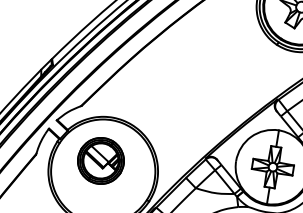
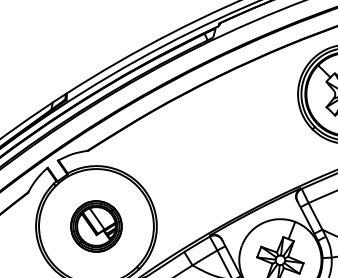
part: (101, 160) -> (96, 226), moved

